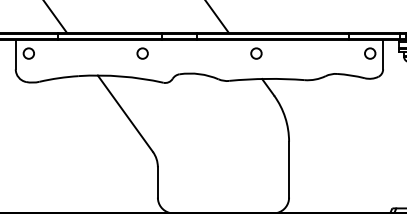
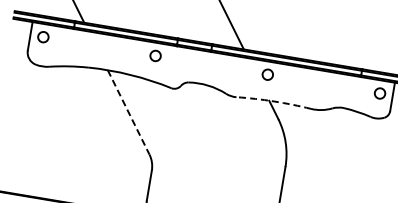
arc: (266, 78) -> (273, 100), solid -> dashed
line: (125, 114) -> (128, 113), solid -> dashed

